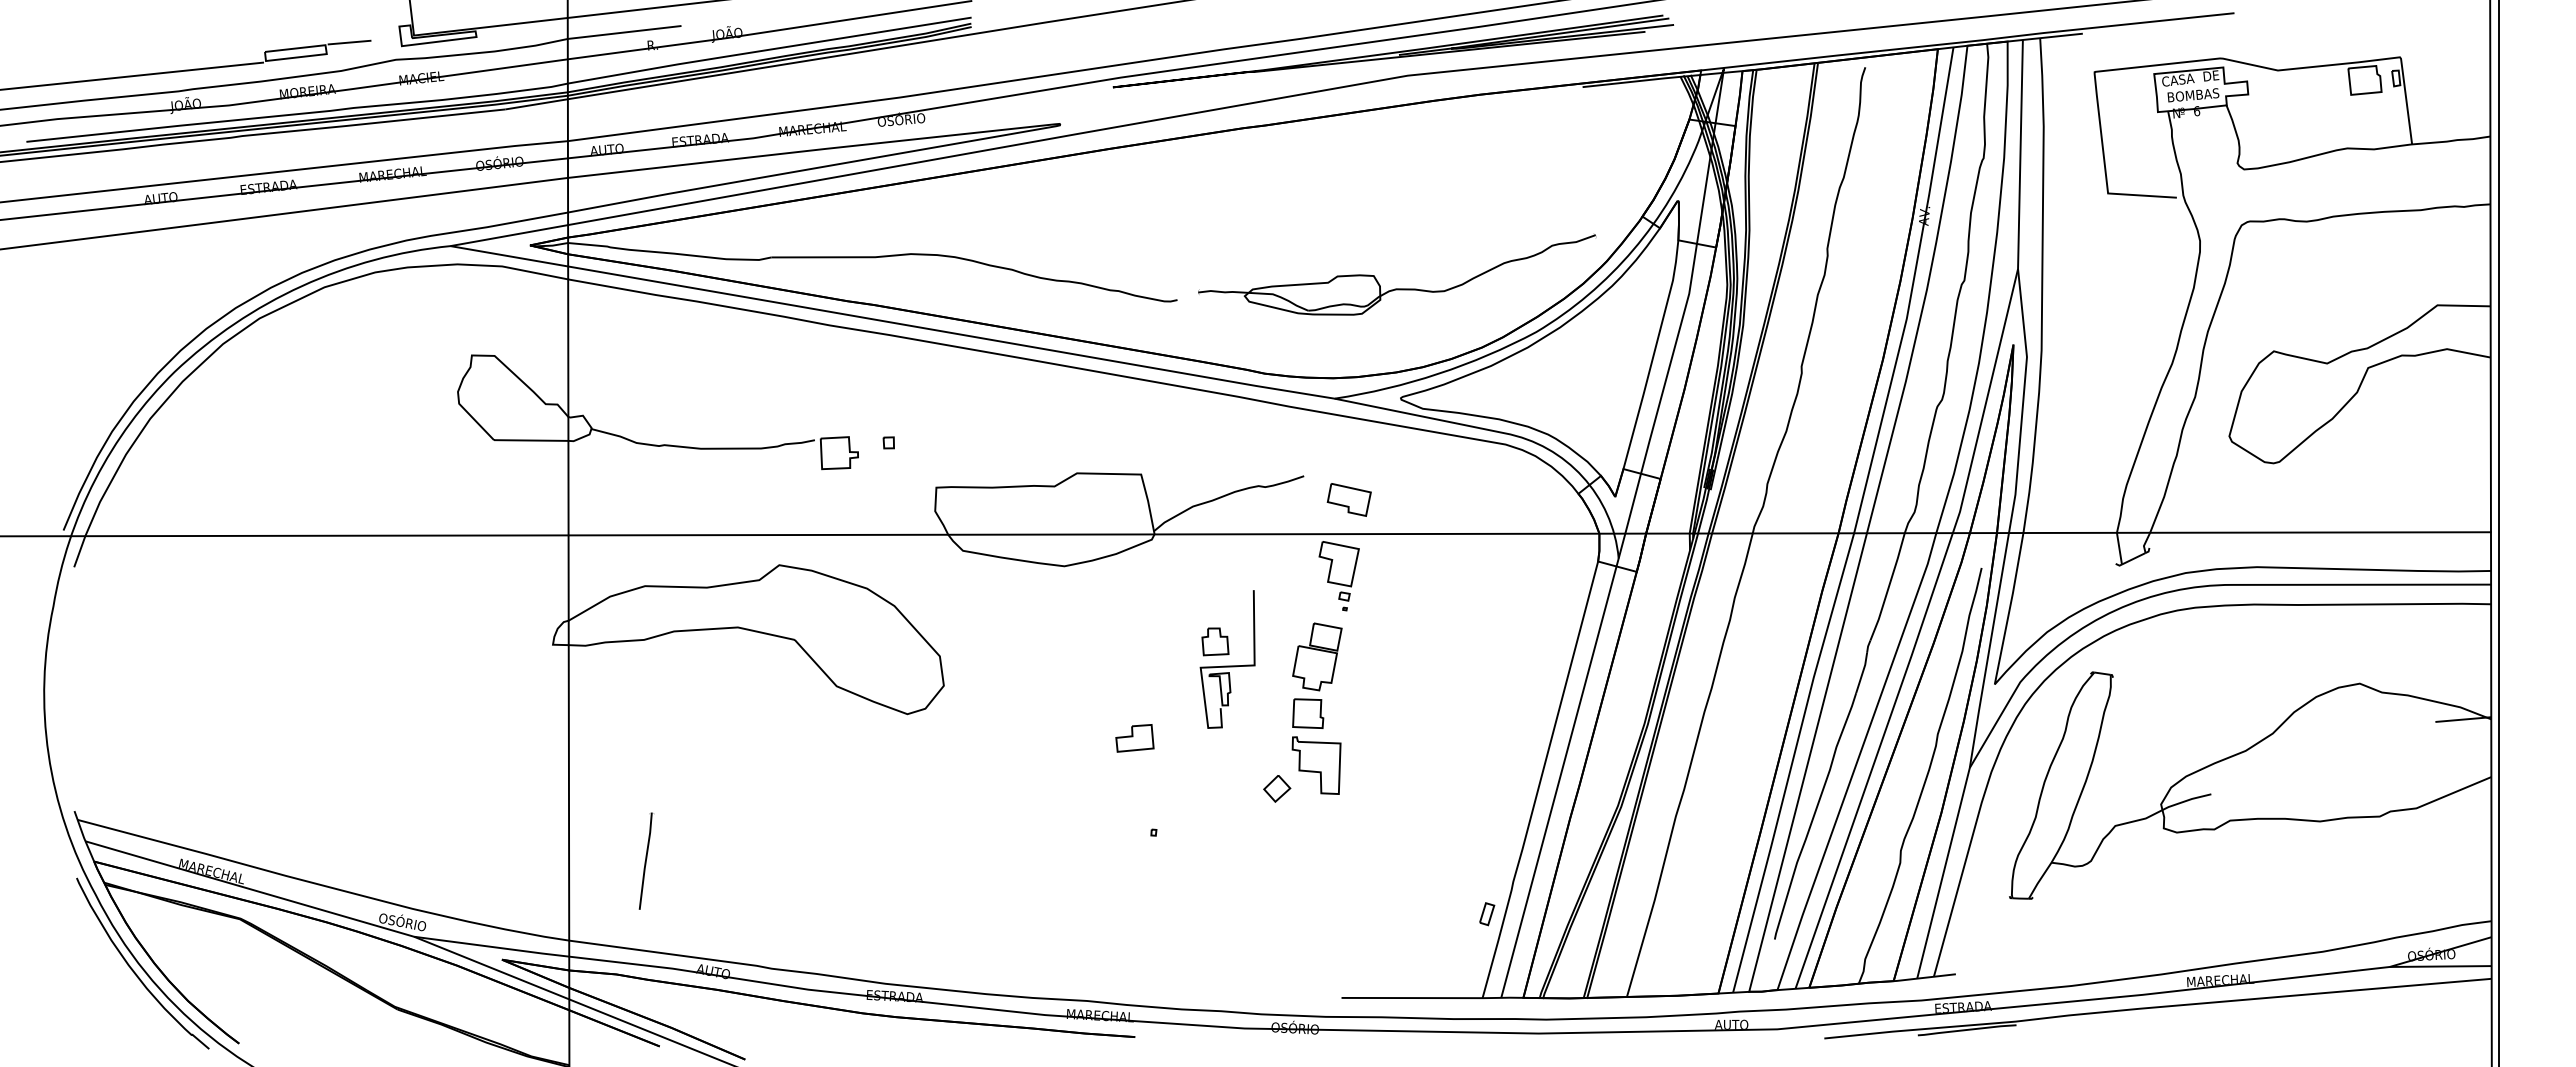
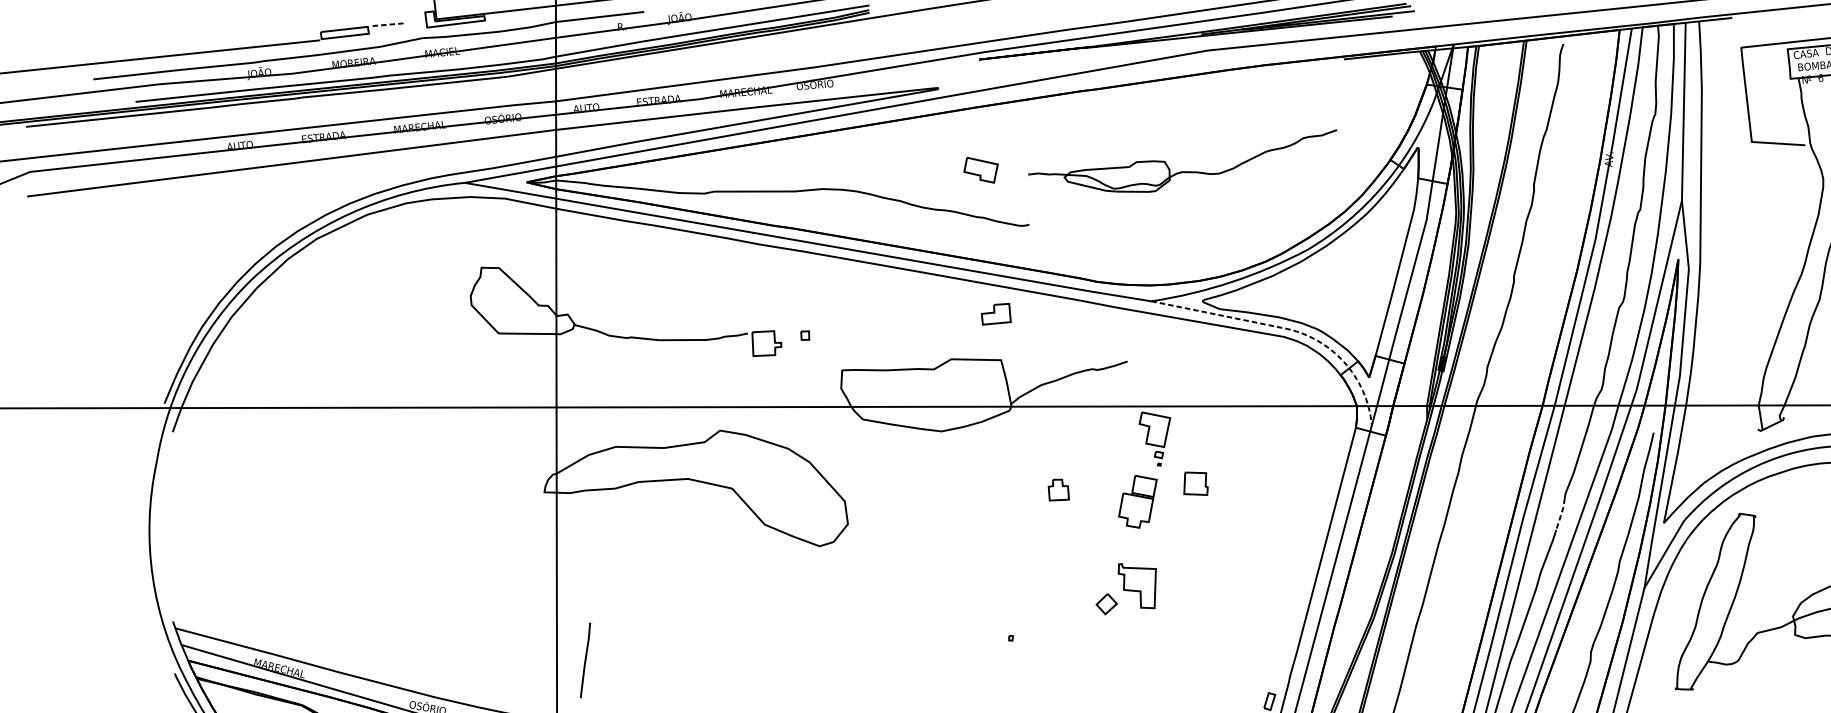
line: (349, 42) -> (386, 24), solid -> dashed
part: (1397, 288) -> (1183, 171), moved
line: (1518, 436) -> (1294, 330), solid -> dashed
part: (1348, 499) -> (980, 169), moved
part: (1227, 659) -> (1068, 503), removed
line: (1862, 672) -> (1561, 513), solid -> dashed
part: (1308, 713) -> (1196, 483), moved
part: (1134, 738) -> (995, 314), moved
part: (646, 860) -> (586, 659), moved

